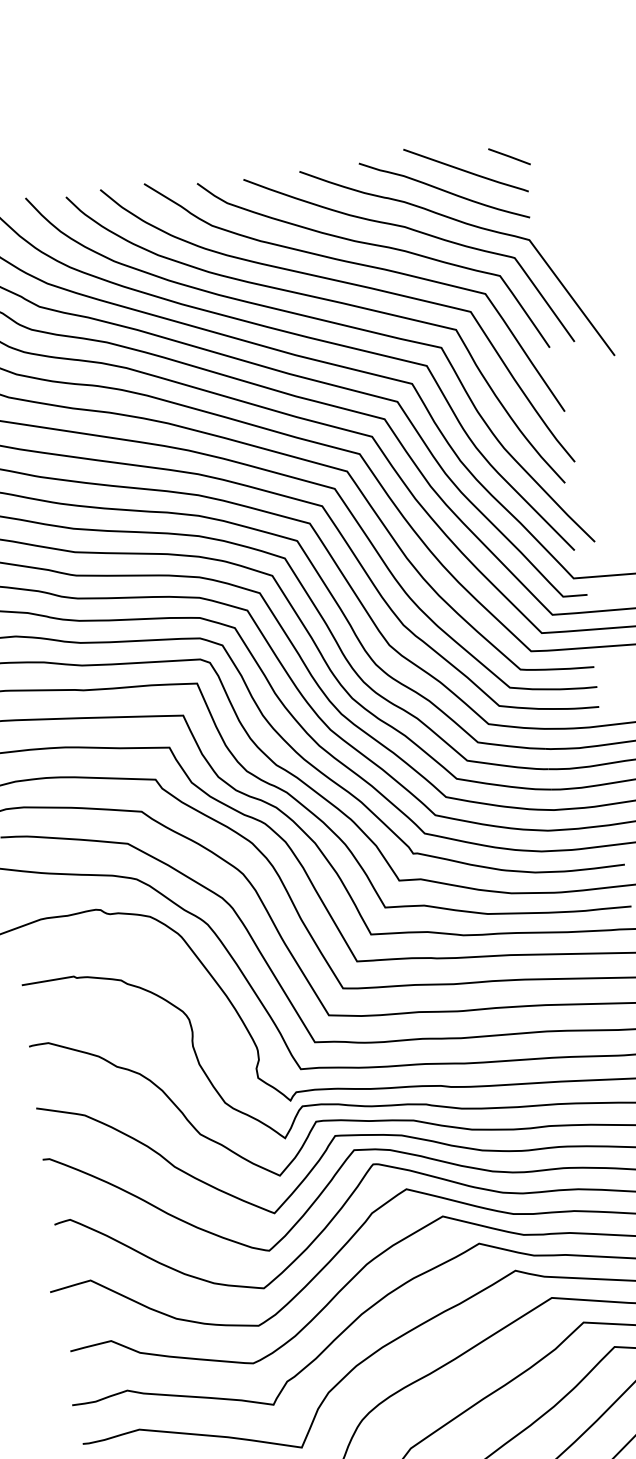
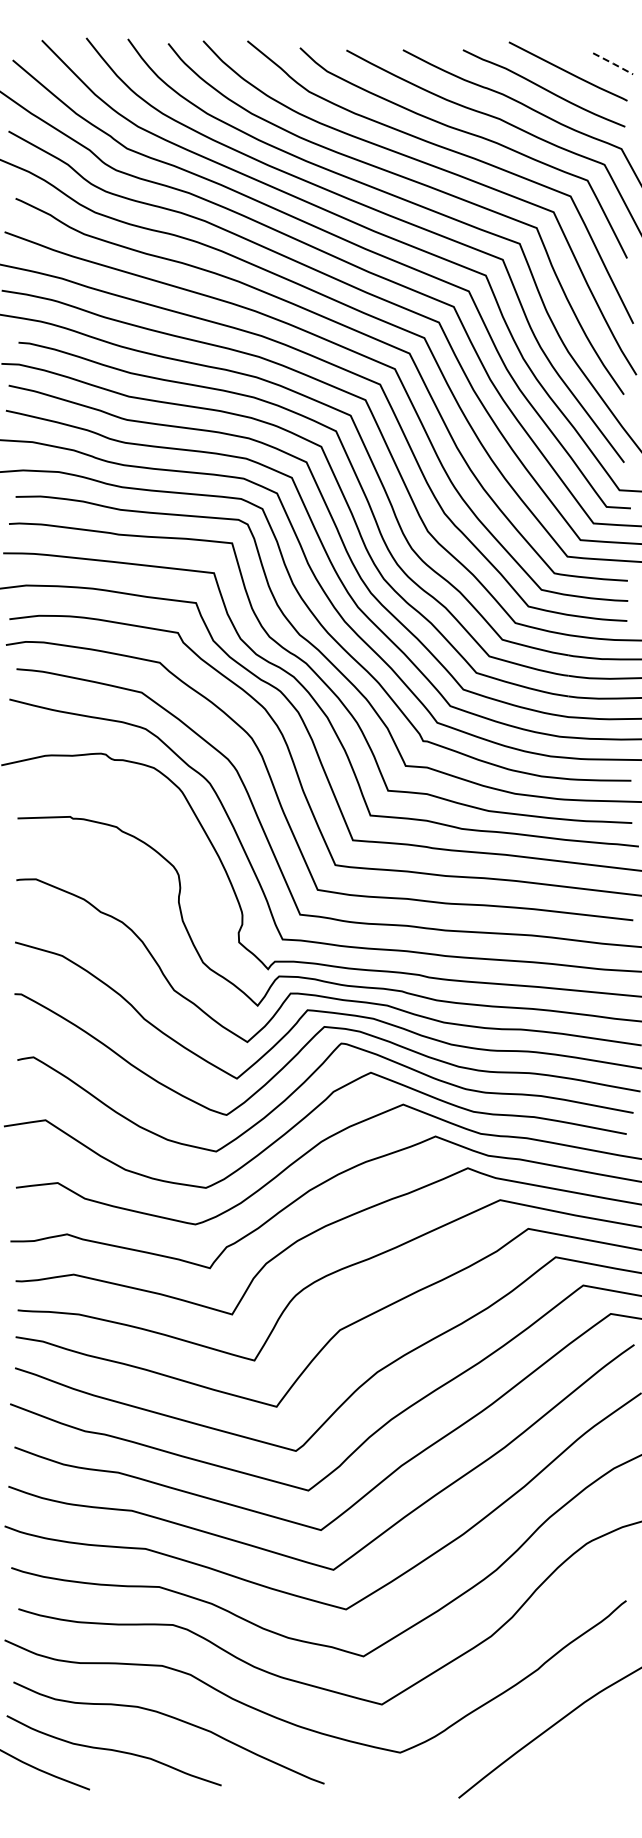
line: (509, 156) -> (613, 63), solid -> dashed

